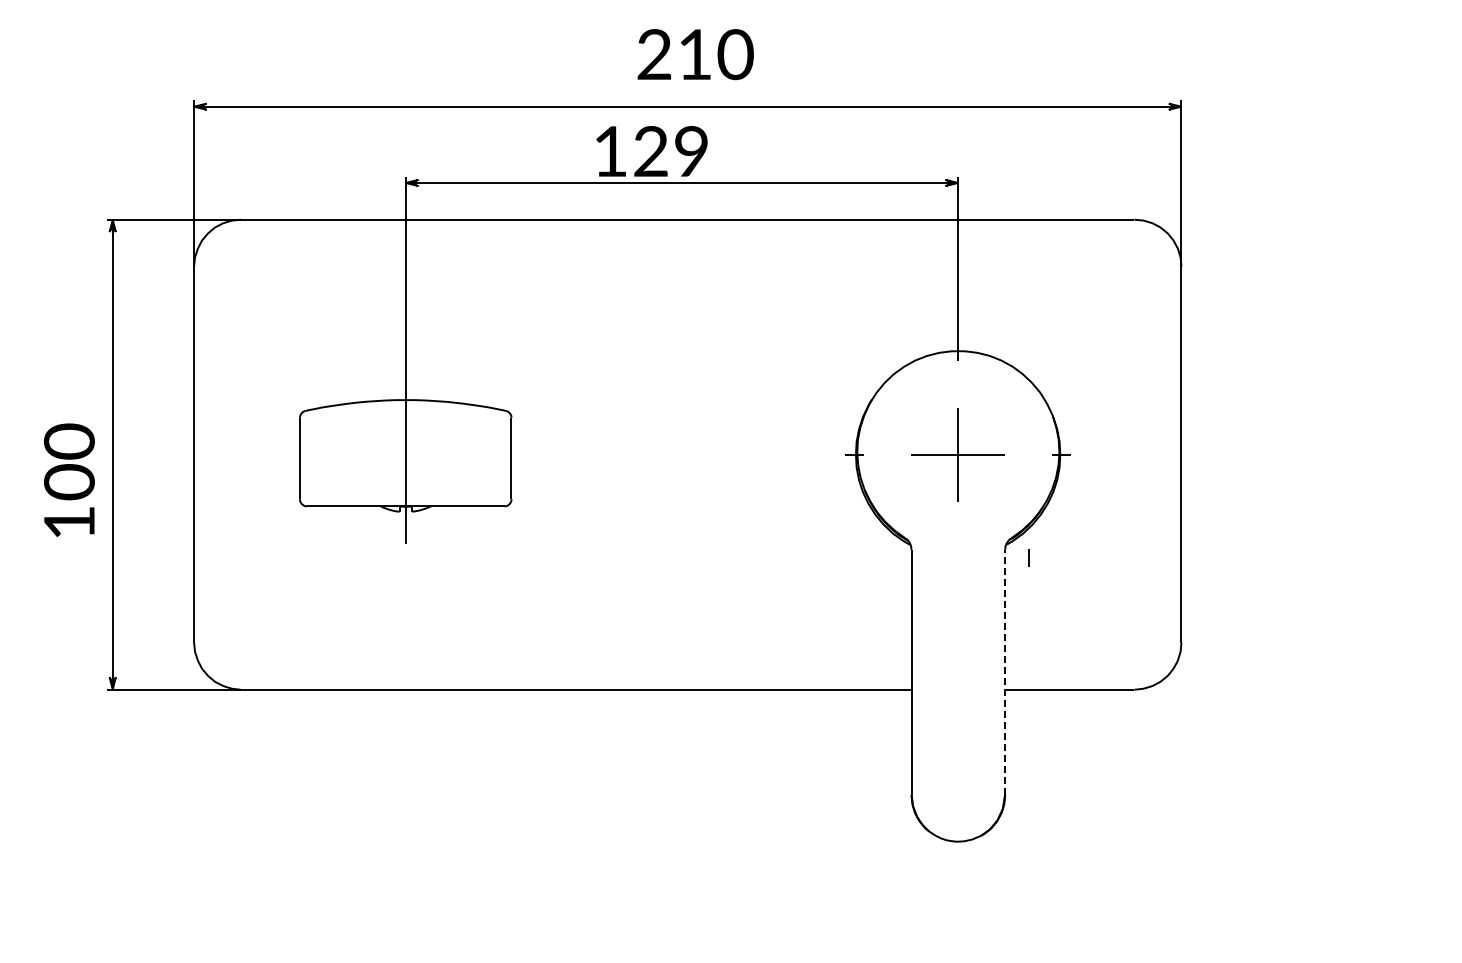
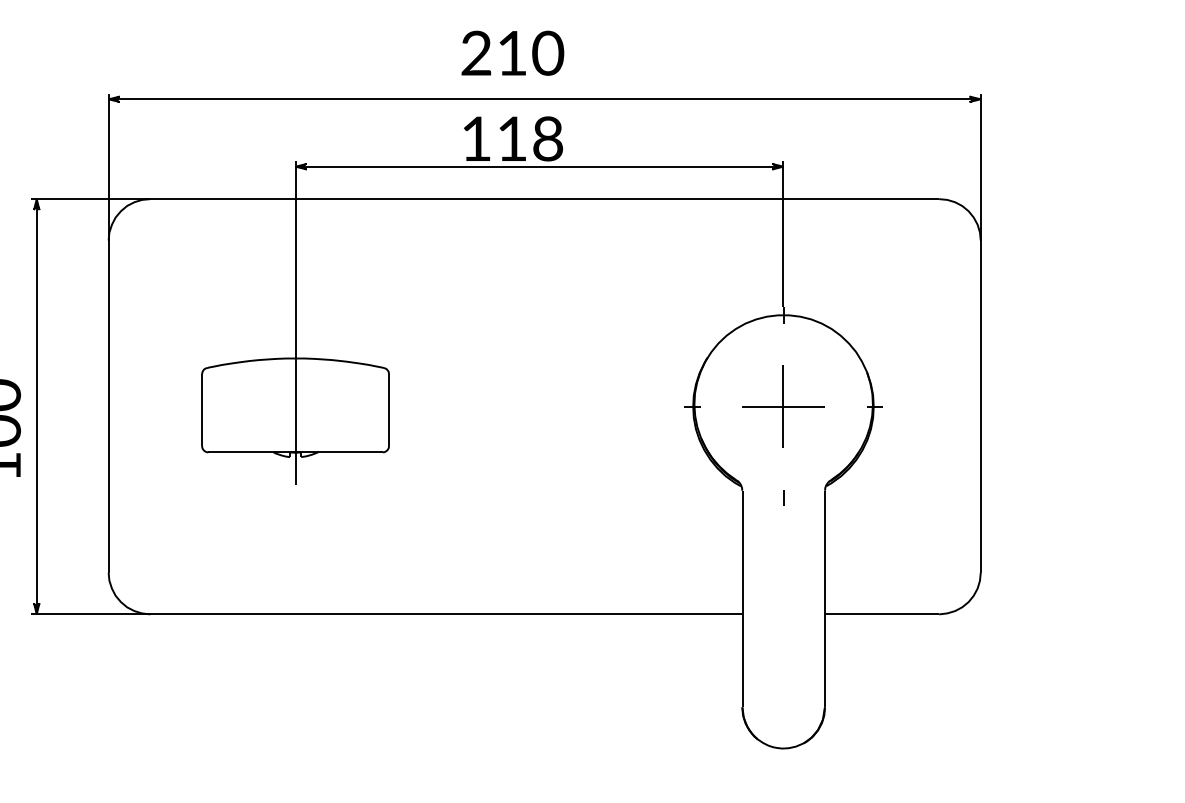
text: (695, 54) -> (512, 53), moved
text: (671, 151) -> (530, 138), 129 -> 118
line: (1028, 557) -> (782, 497), moved
line: (1005, 673) -> (825, 599), dashed -> solid

